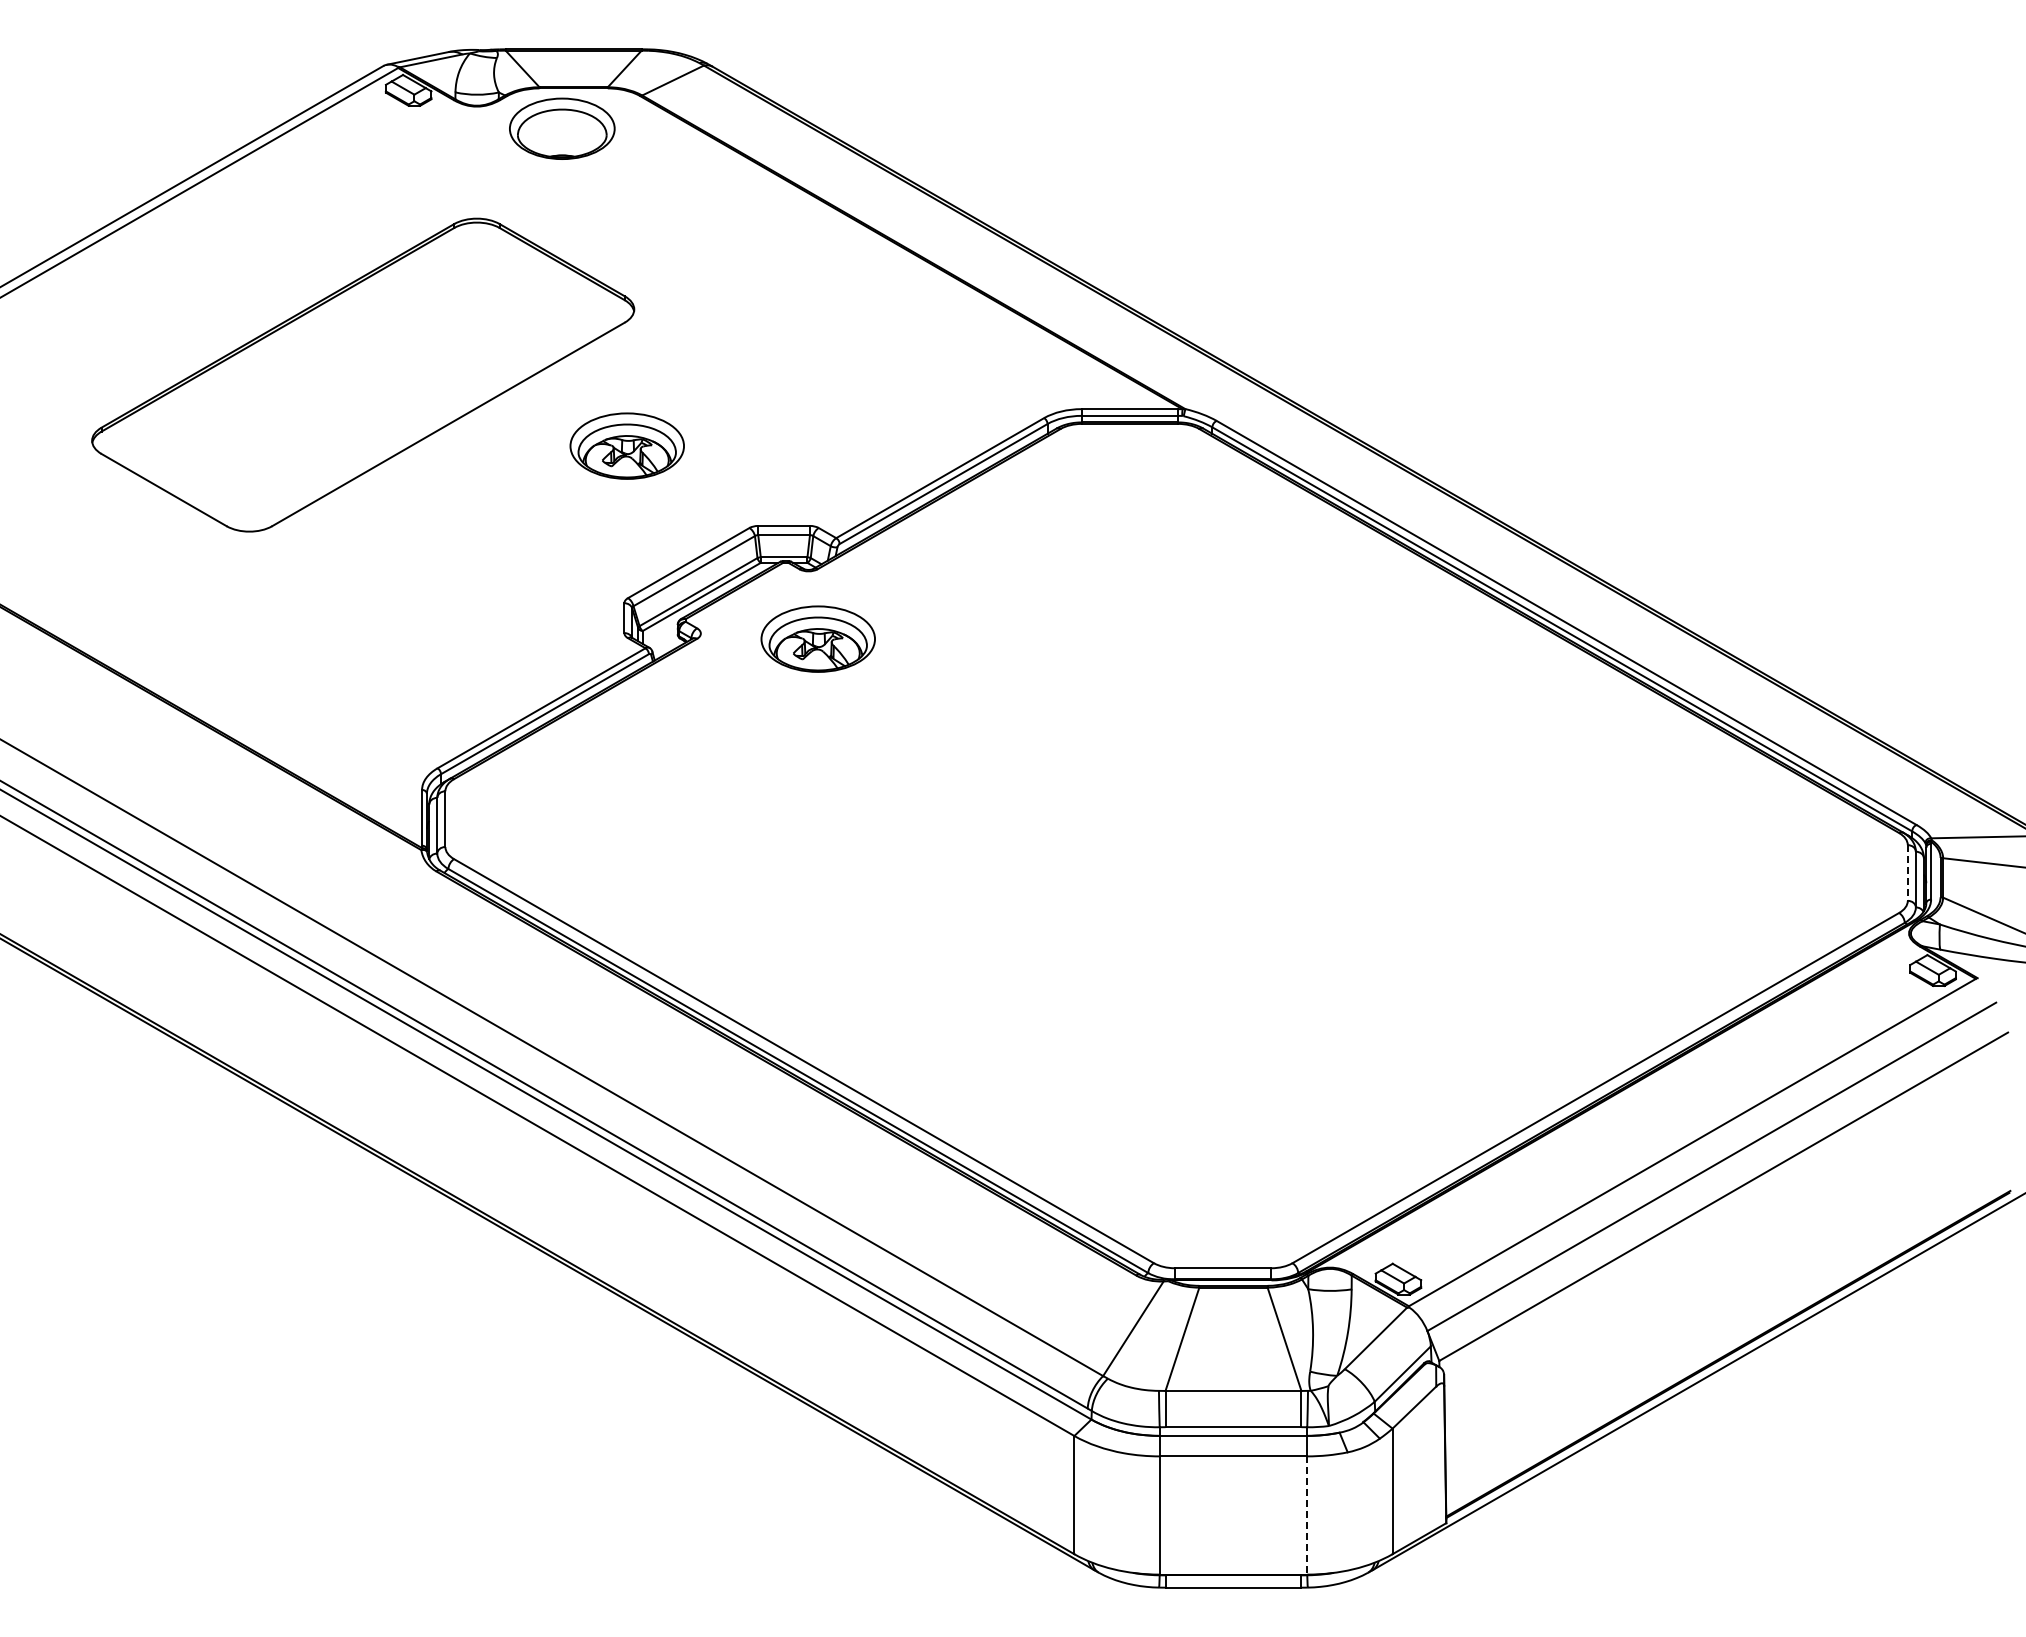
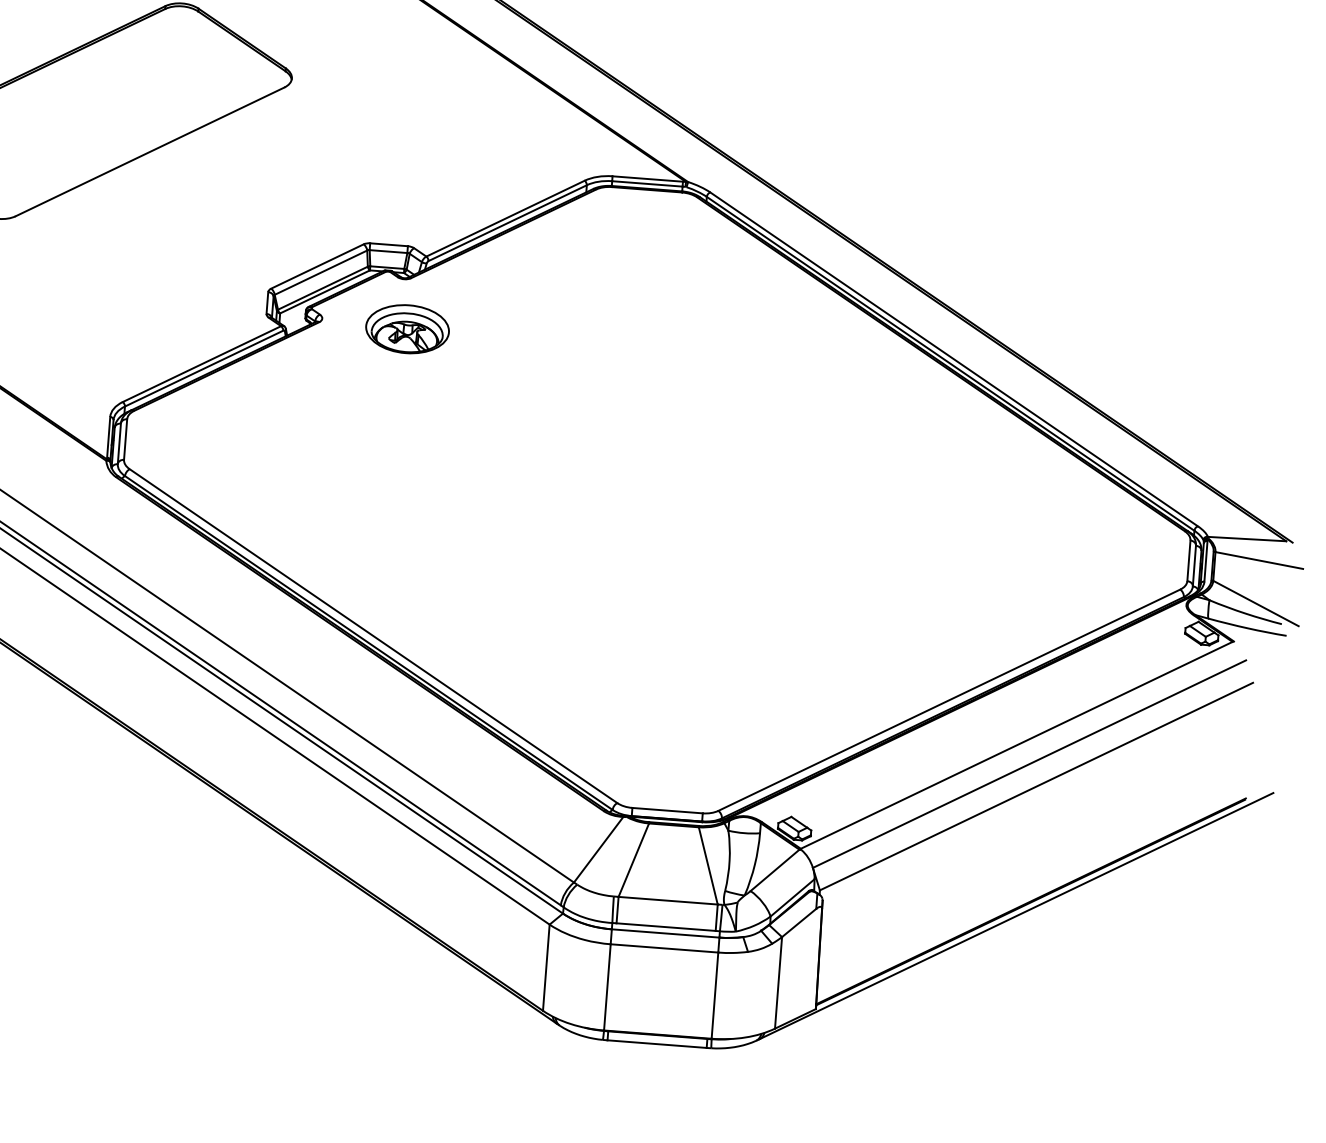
part: (626, 445) -> (278, 177), removed
line: (1907, 873) -> (1188, 561), dashed -> solid
line: (1307, 1516) -> (715, 996), dashed -> solid

